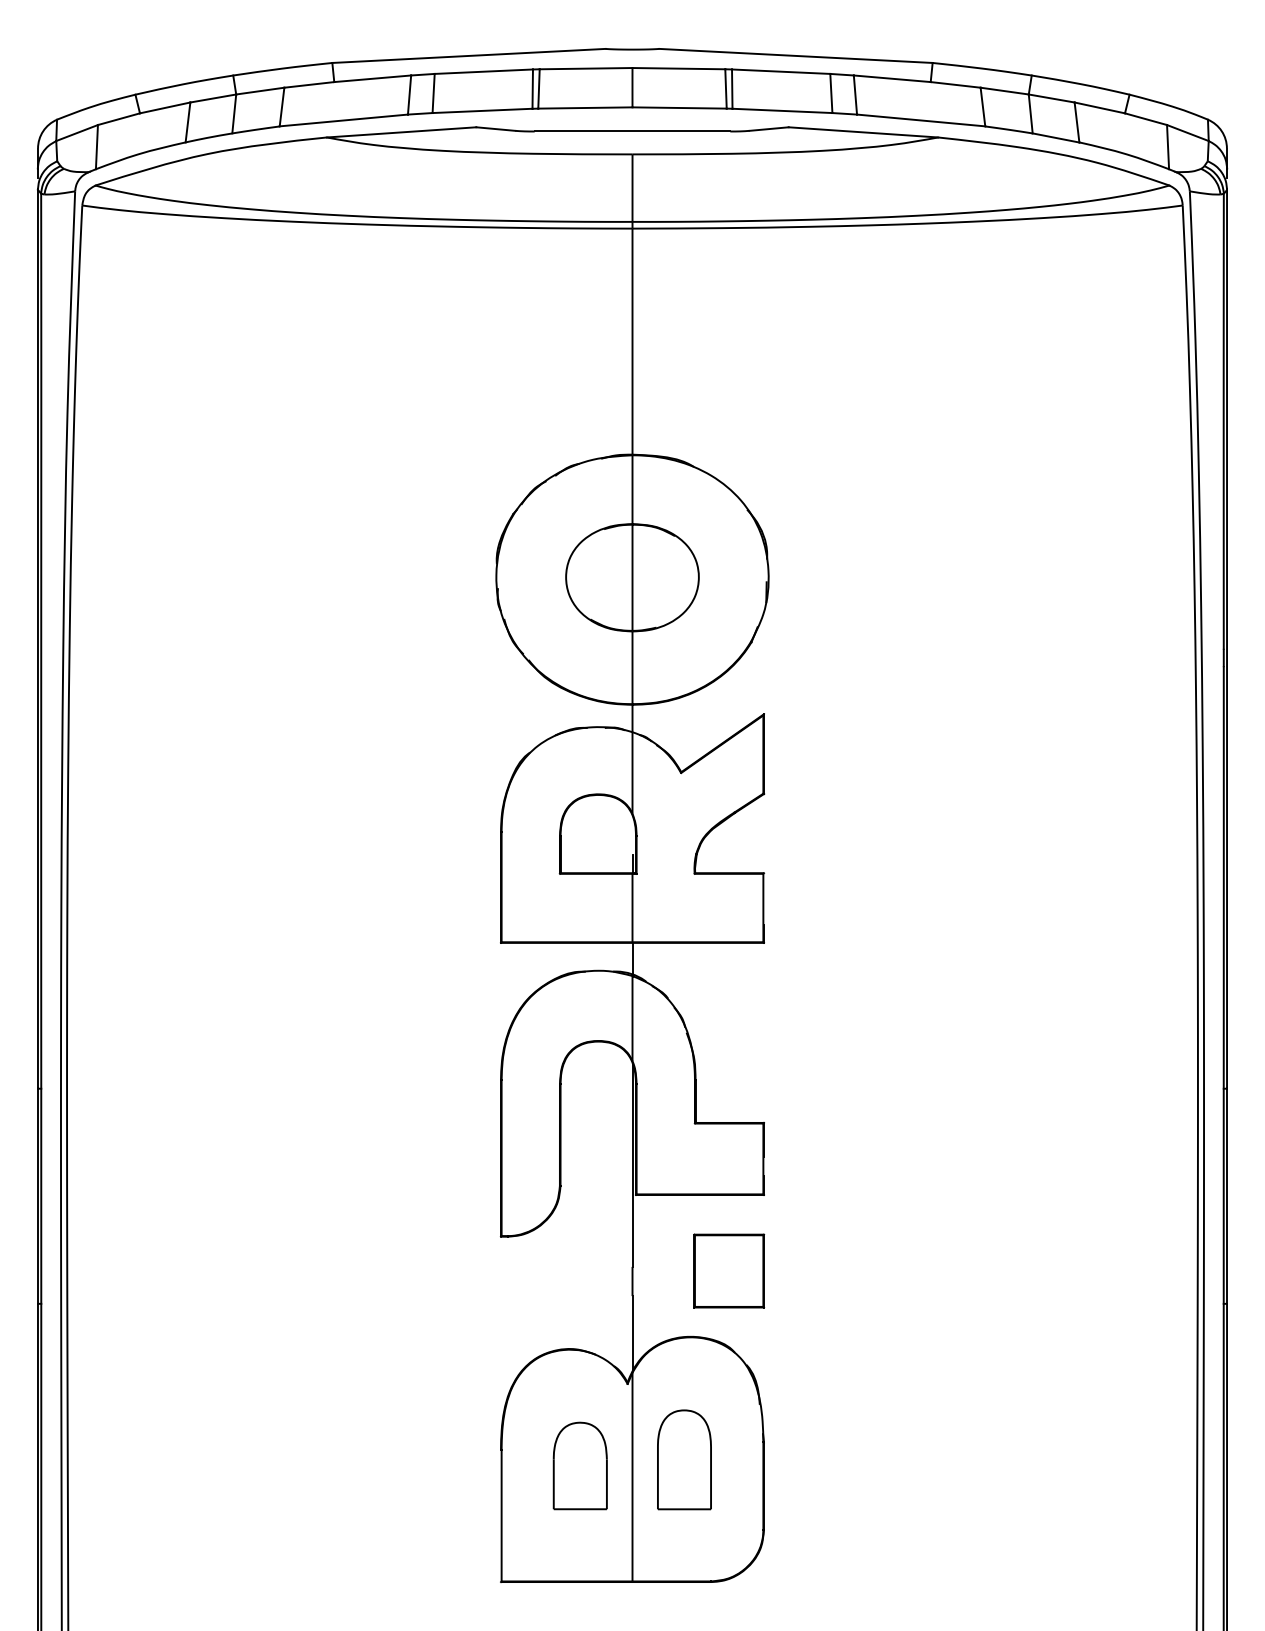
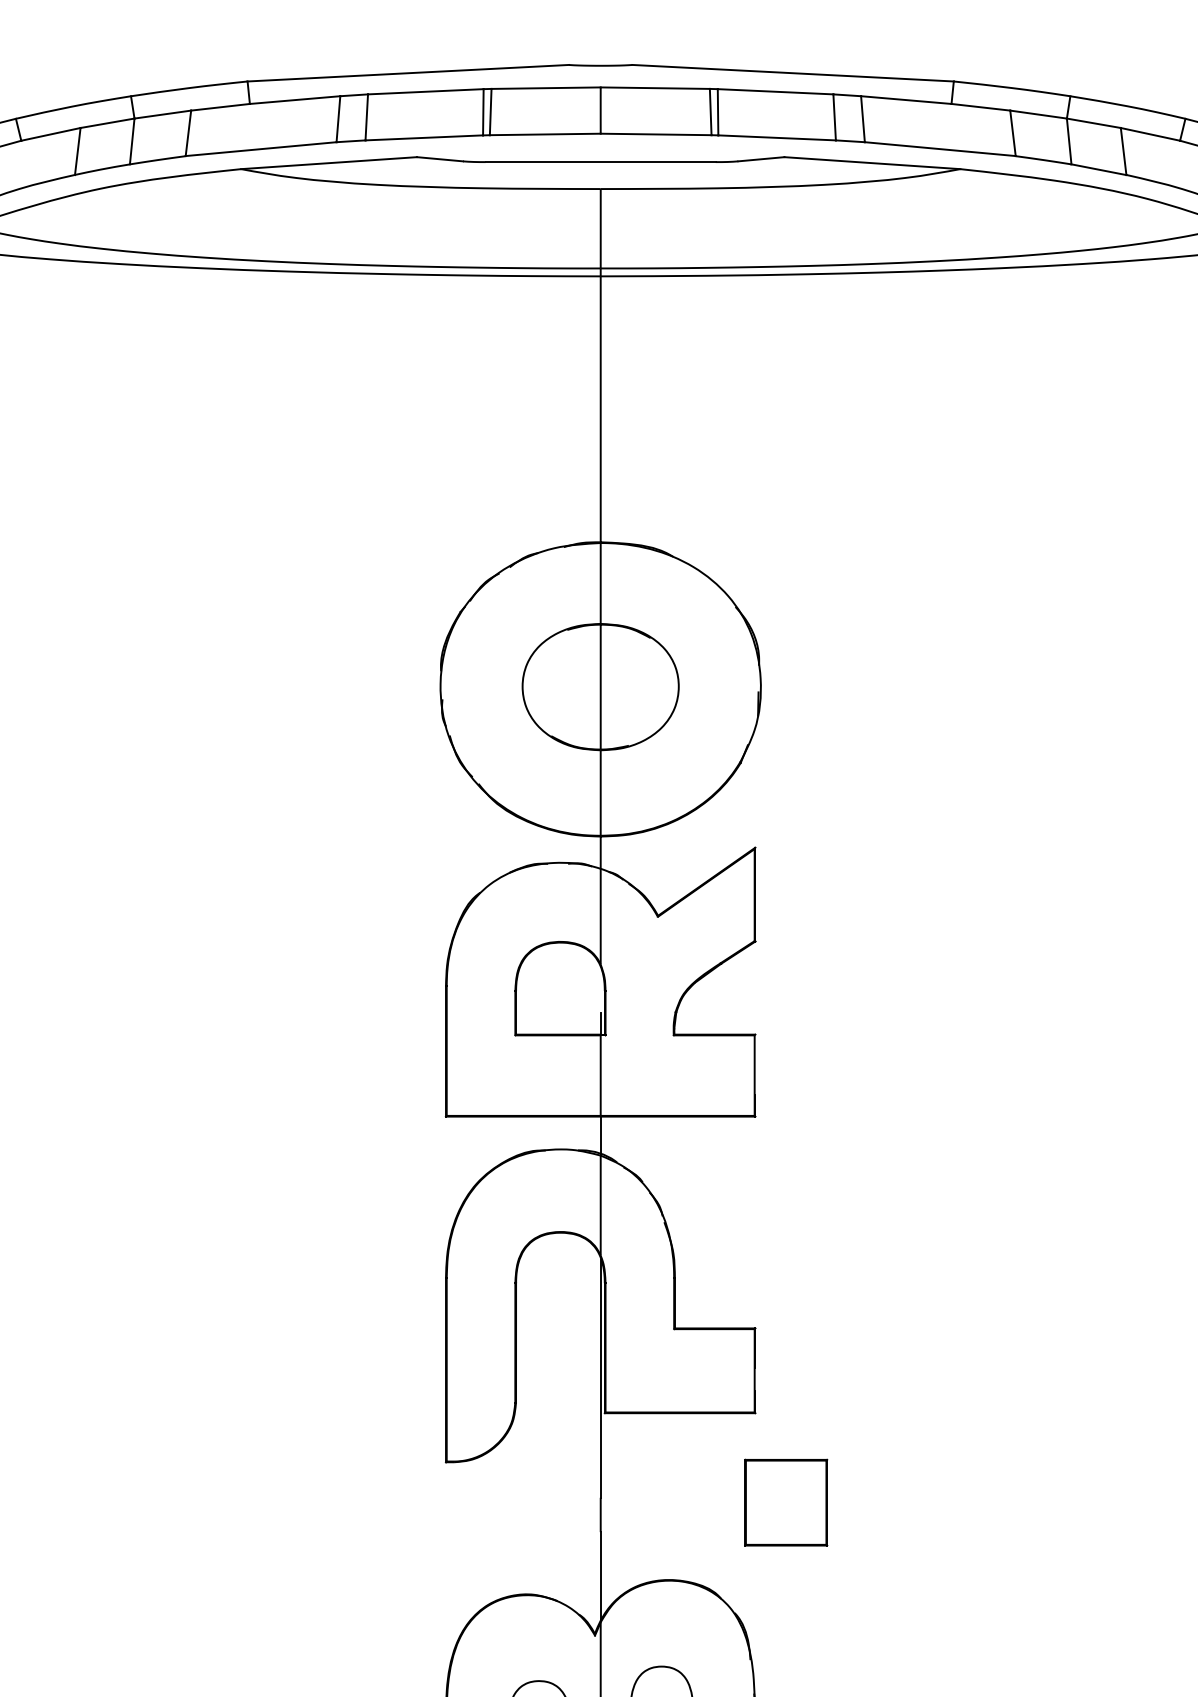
part: (729, 1270) -> (786, 1502), moved

